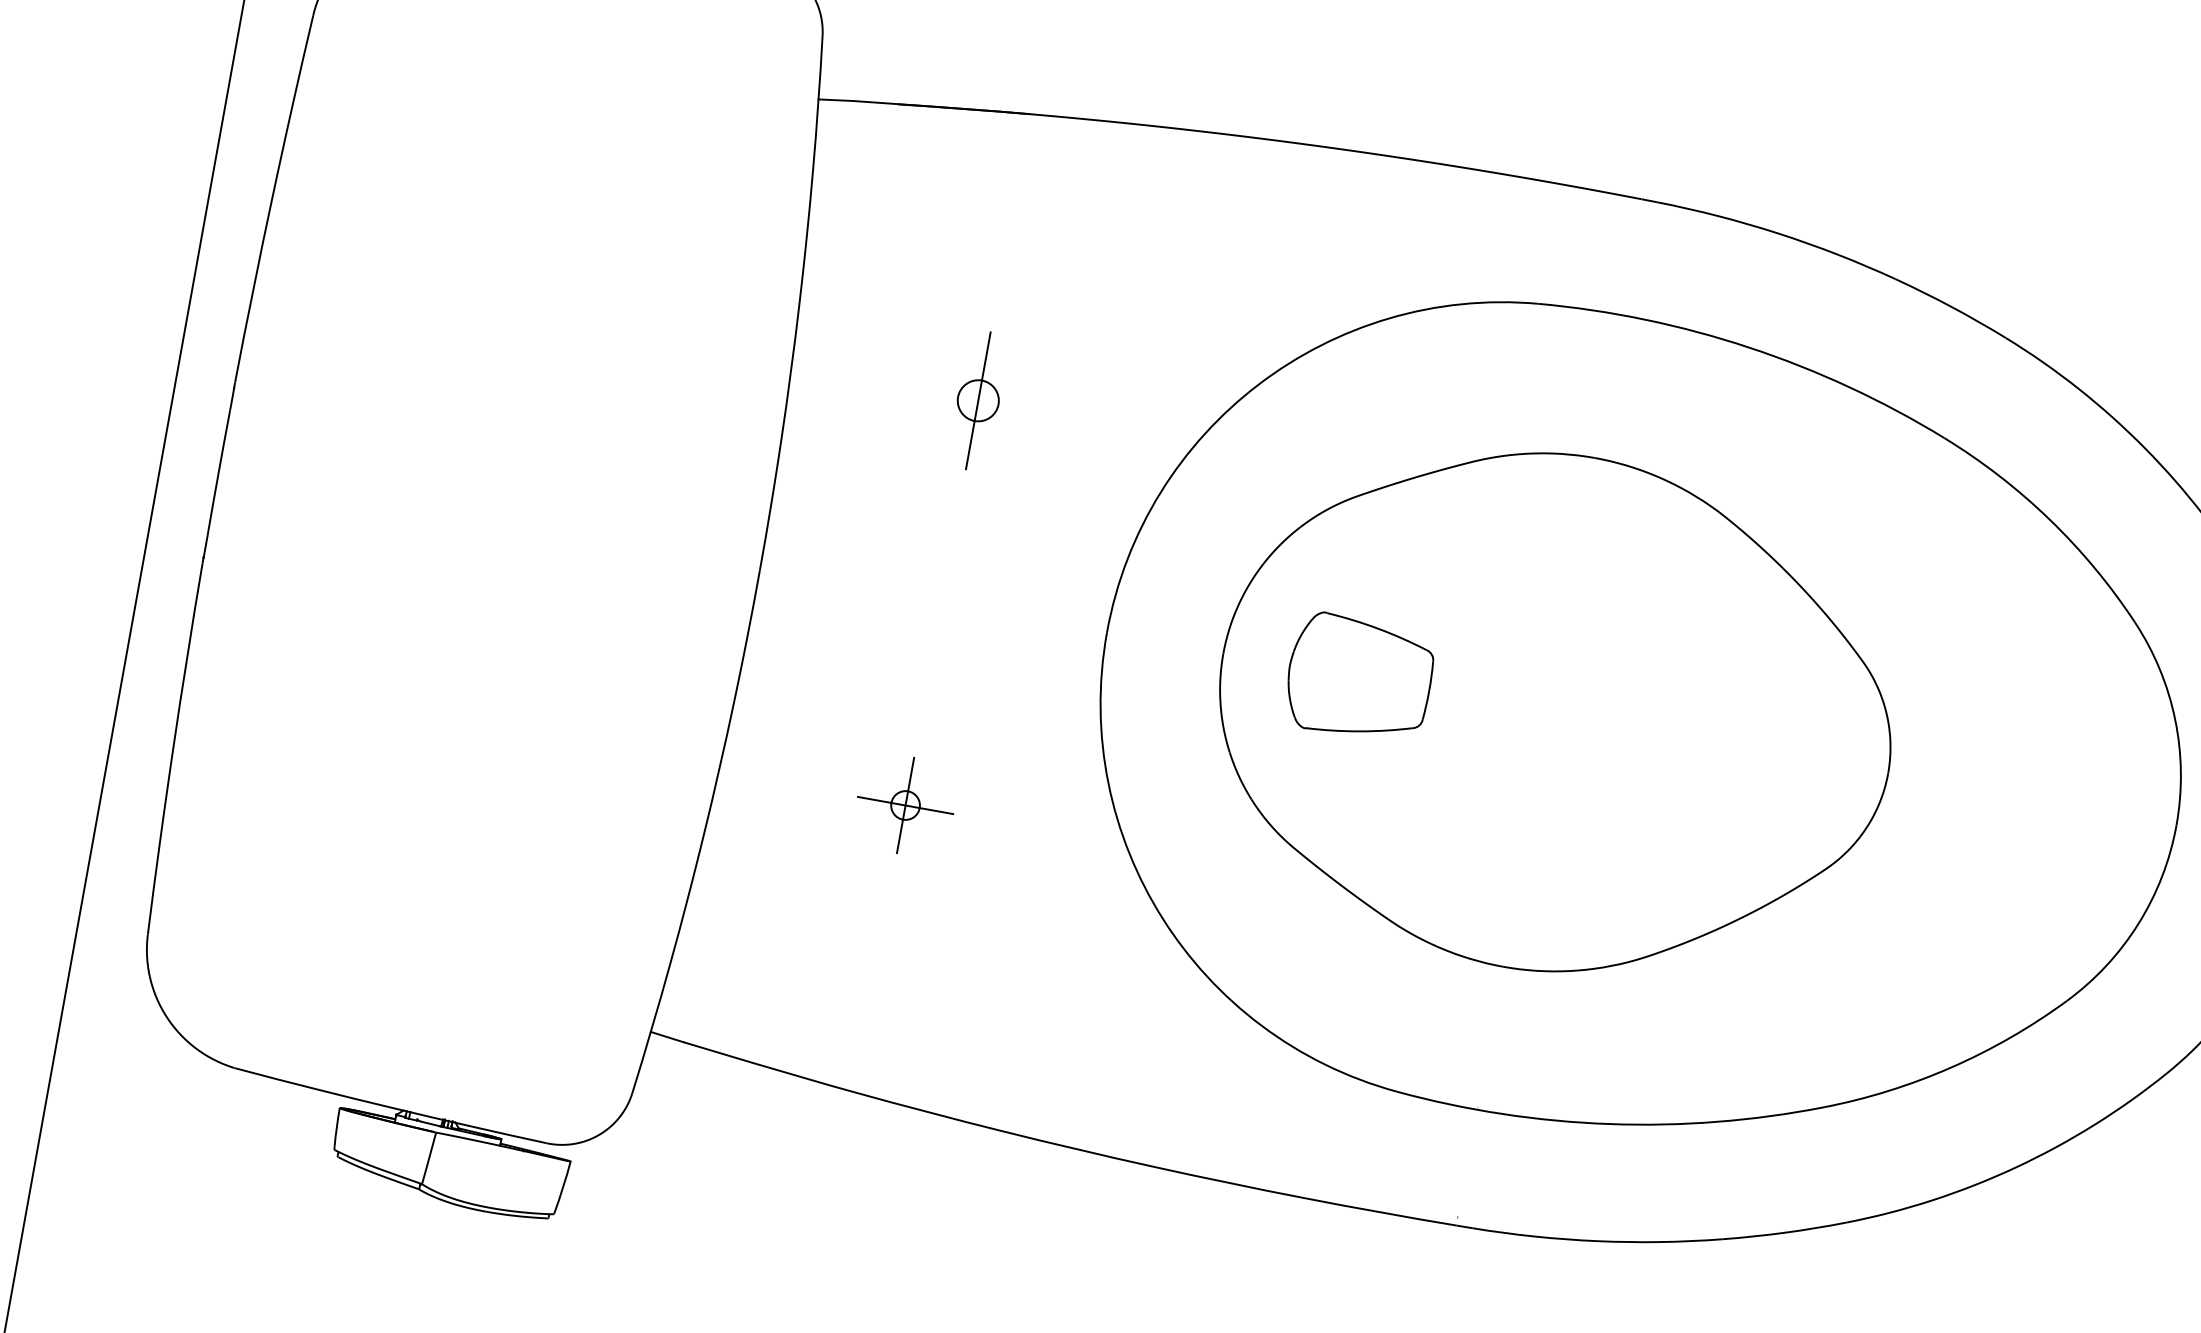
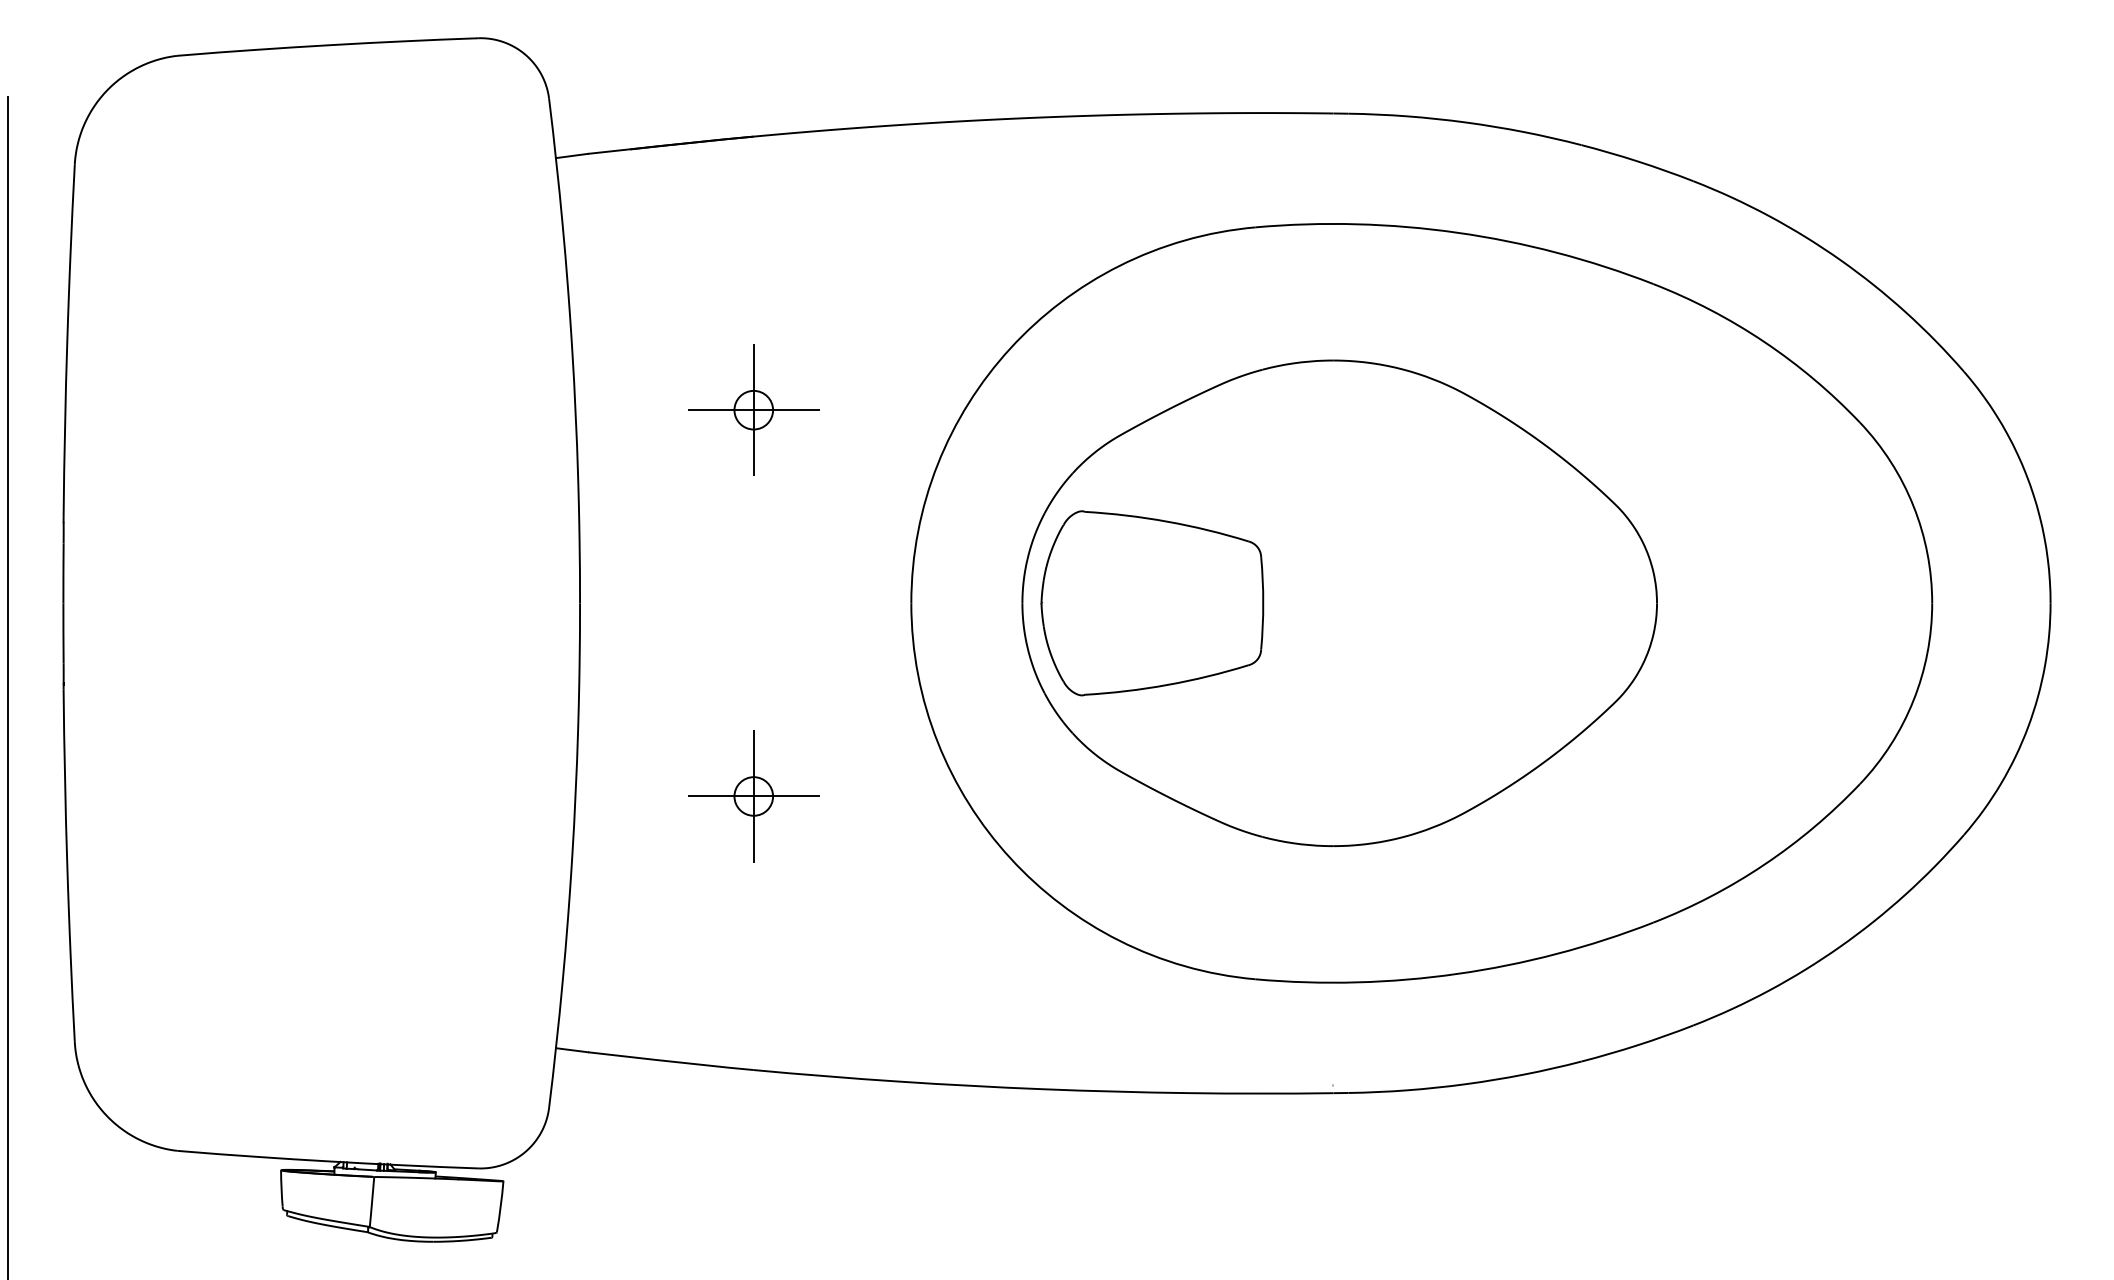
line: (977, 401) -> (753, 410), added
part: (1359, 678) -> (1152, 603), size x1.67
part: (905, 805) -> (753, 796), size x1.43

